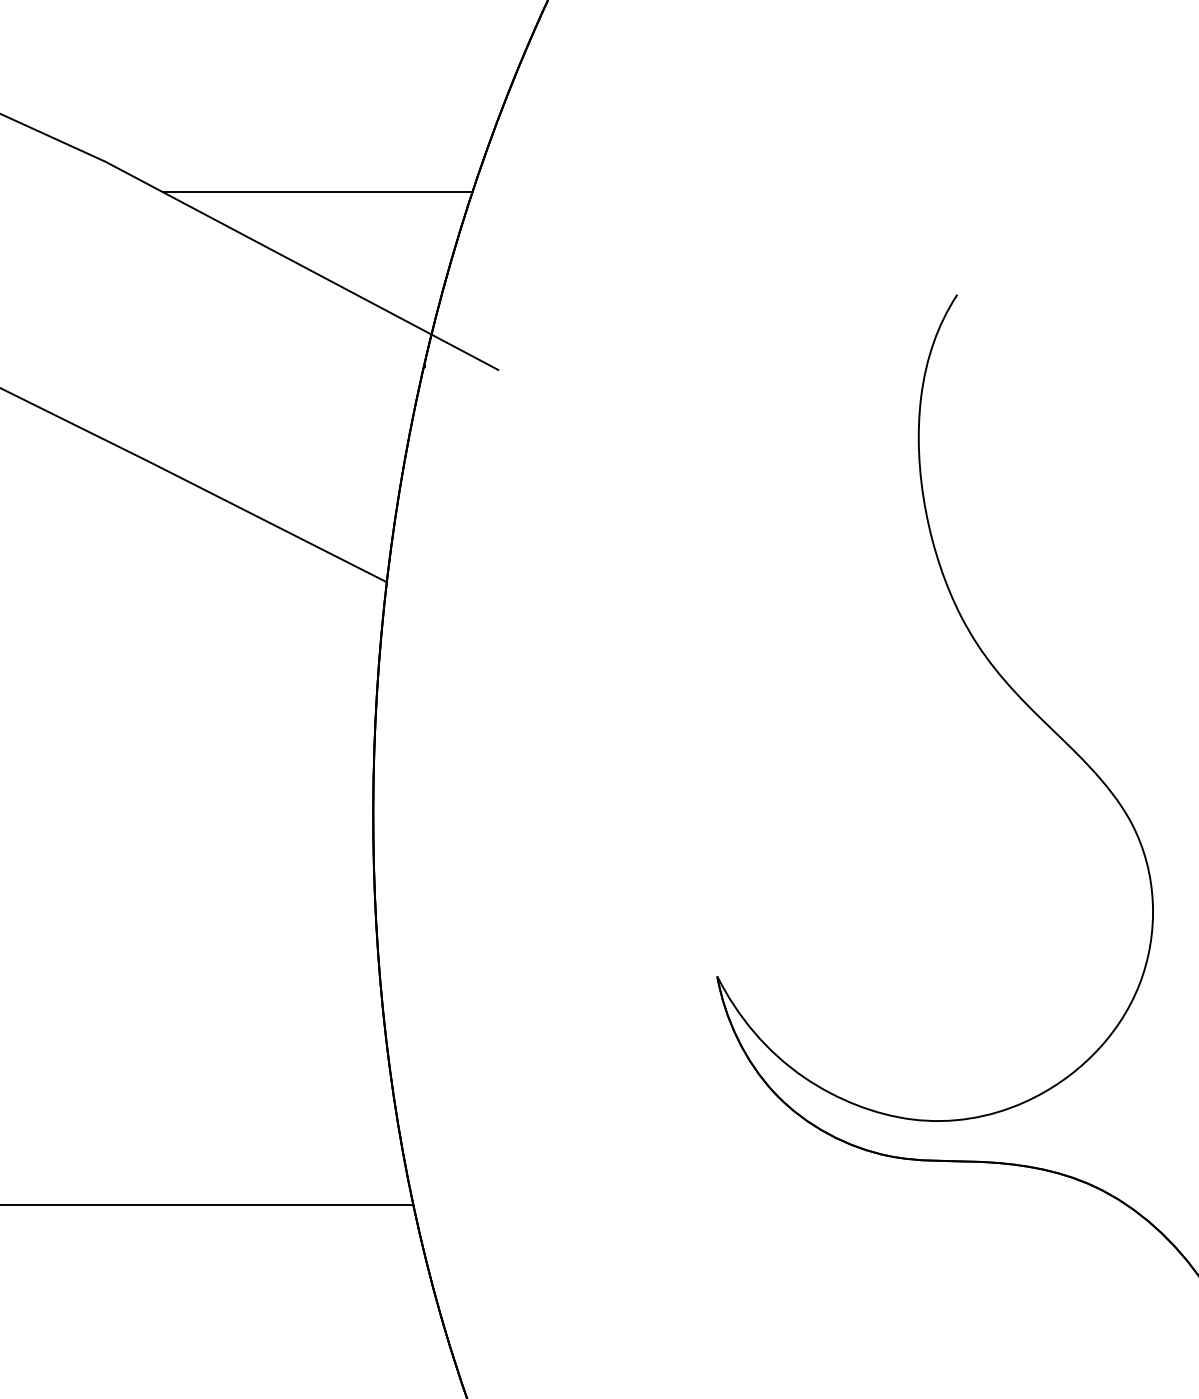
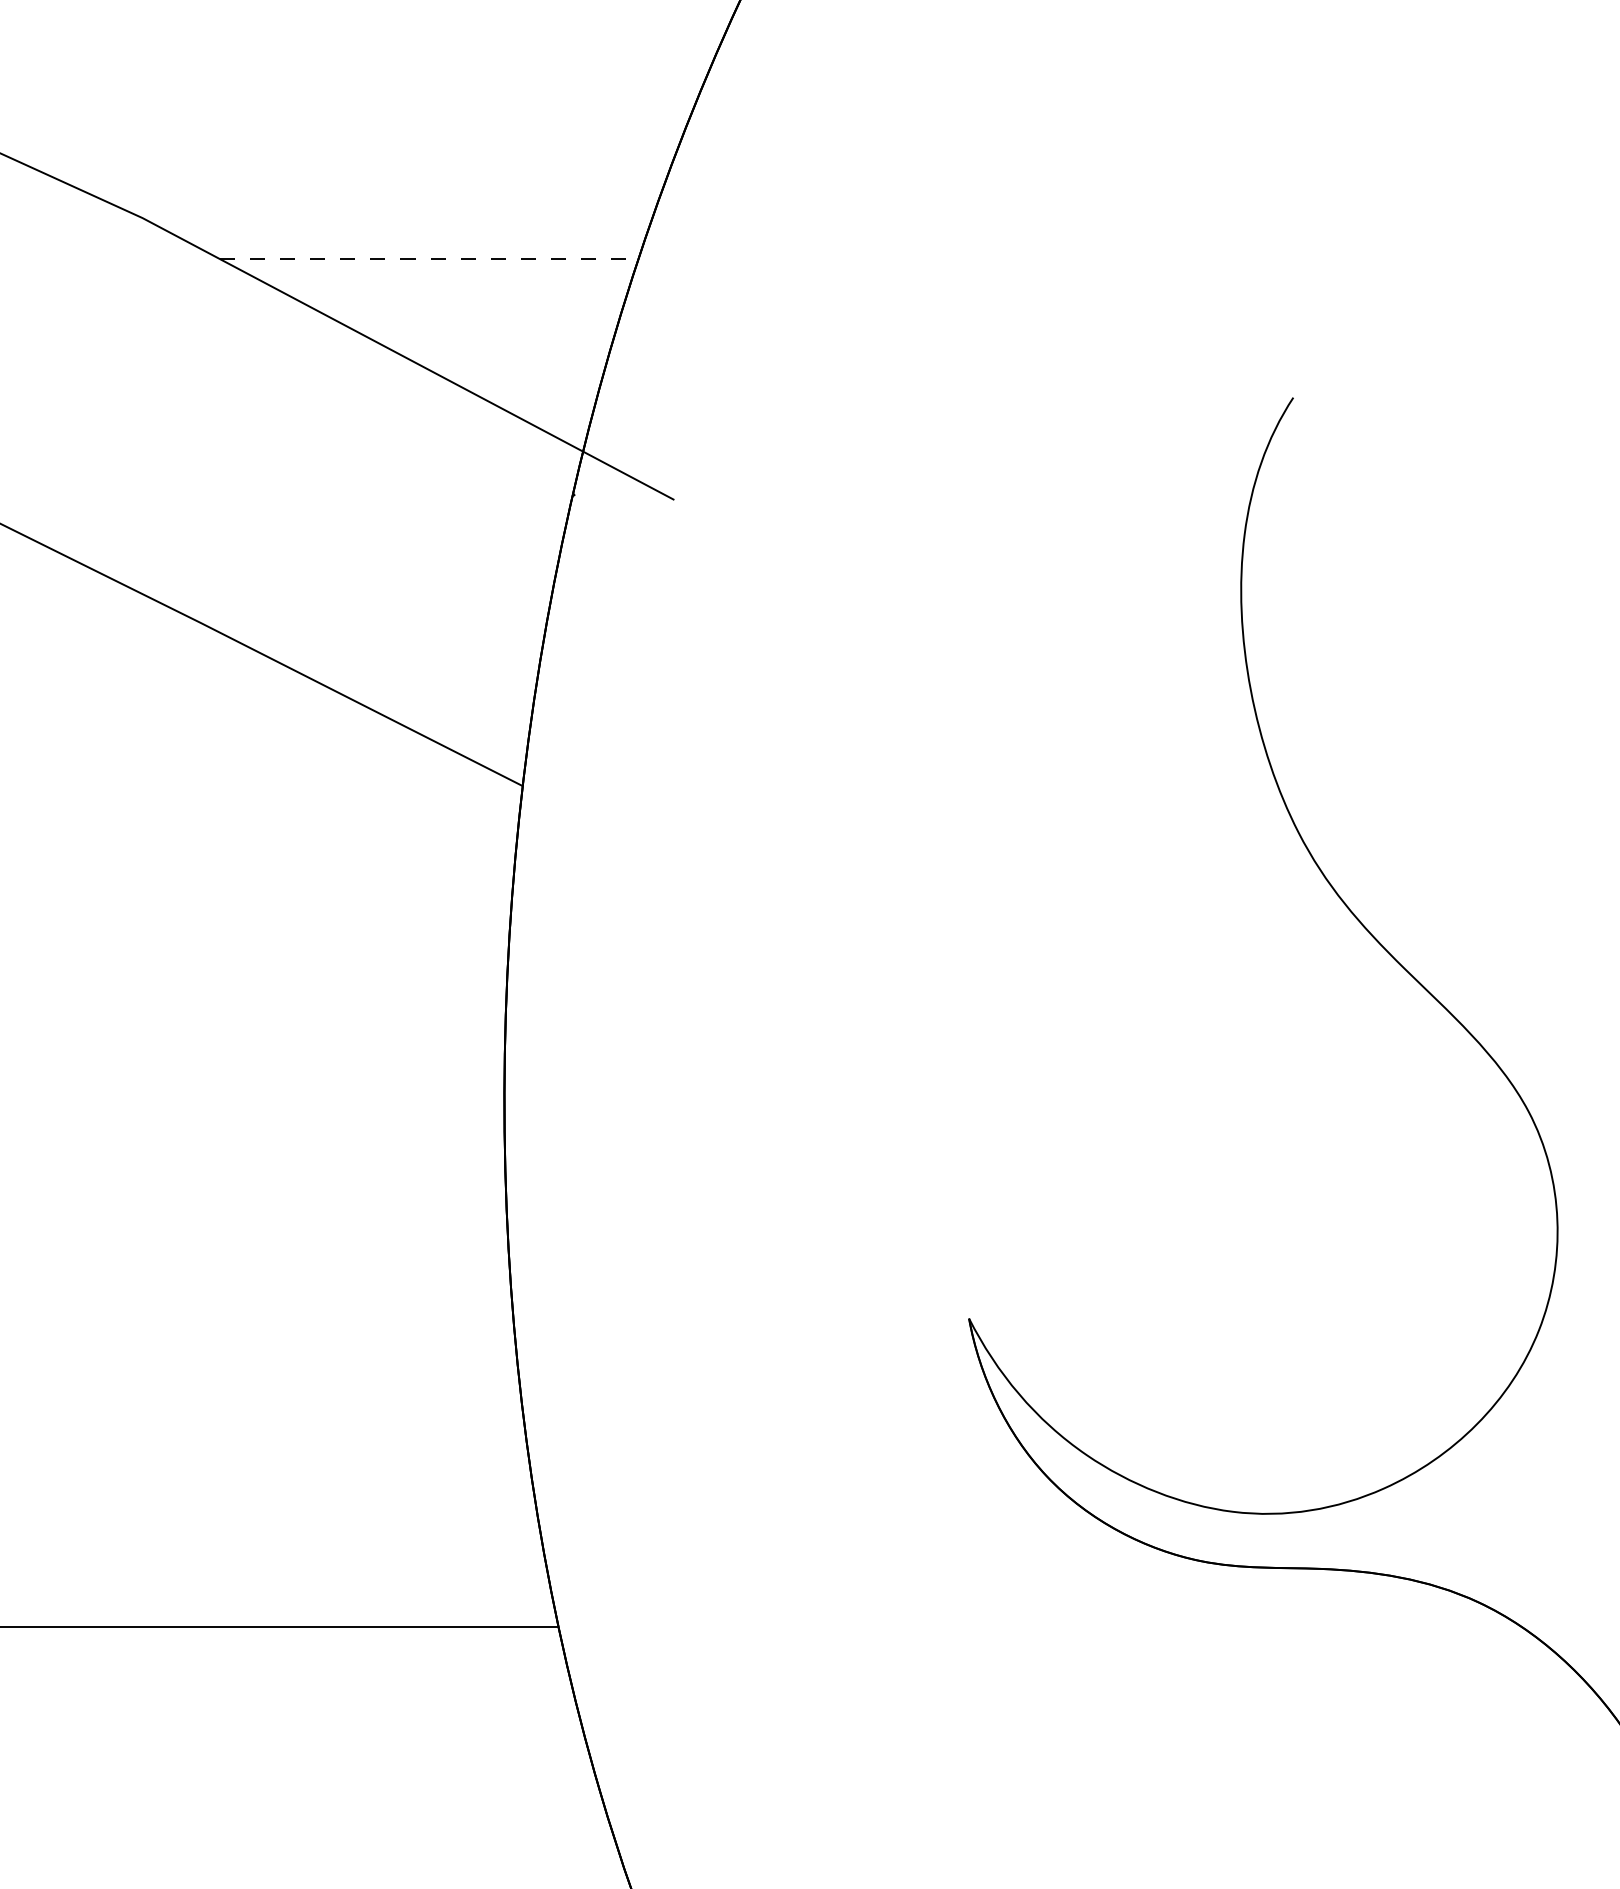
line: (317, 191) -> (429, 258), solid -> dashed

